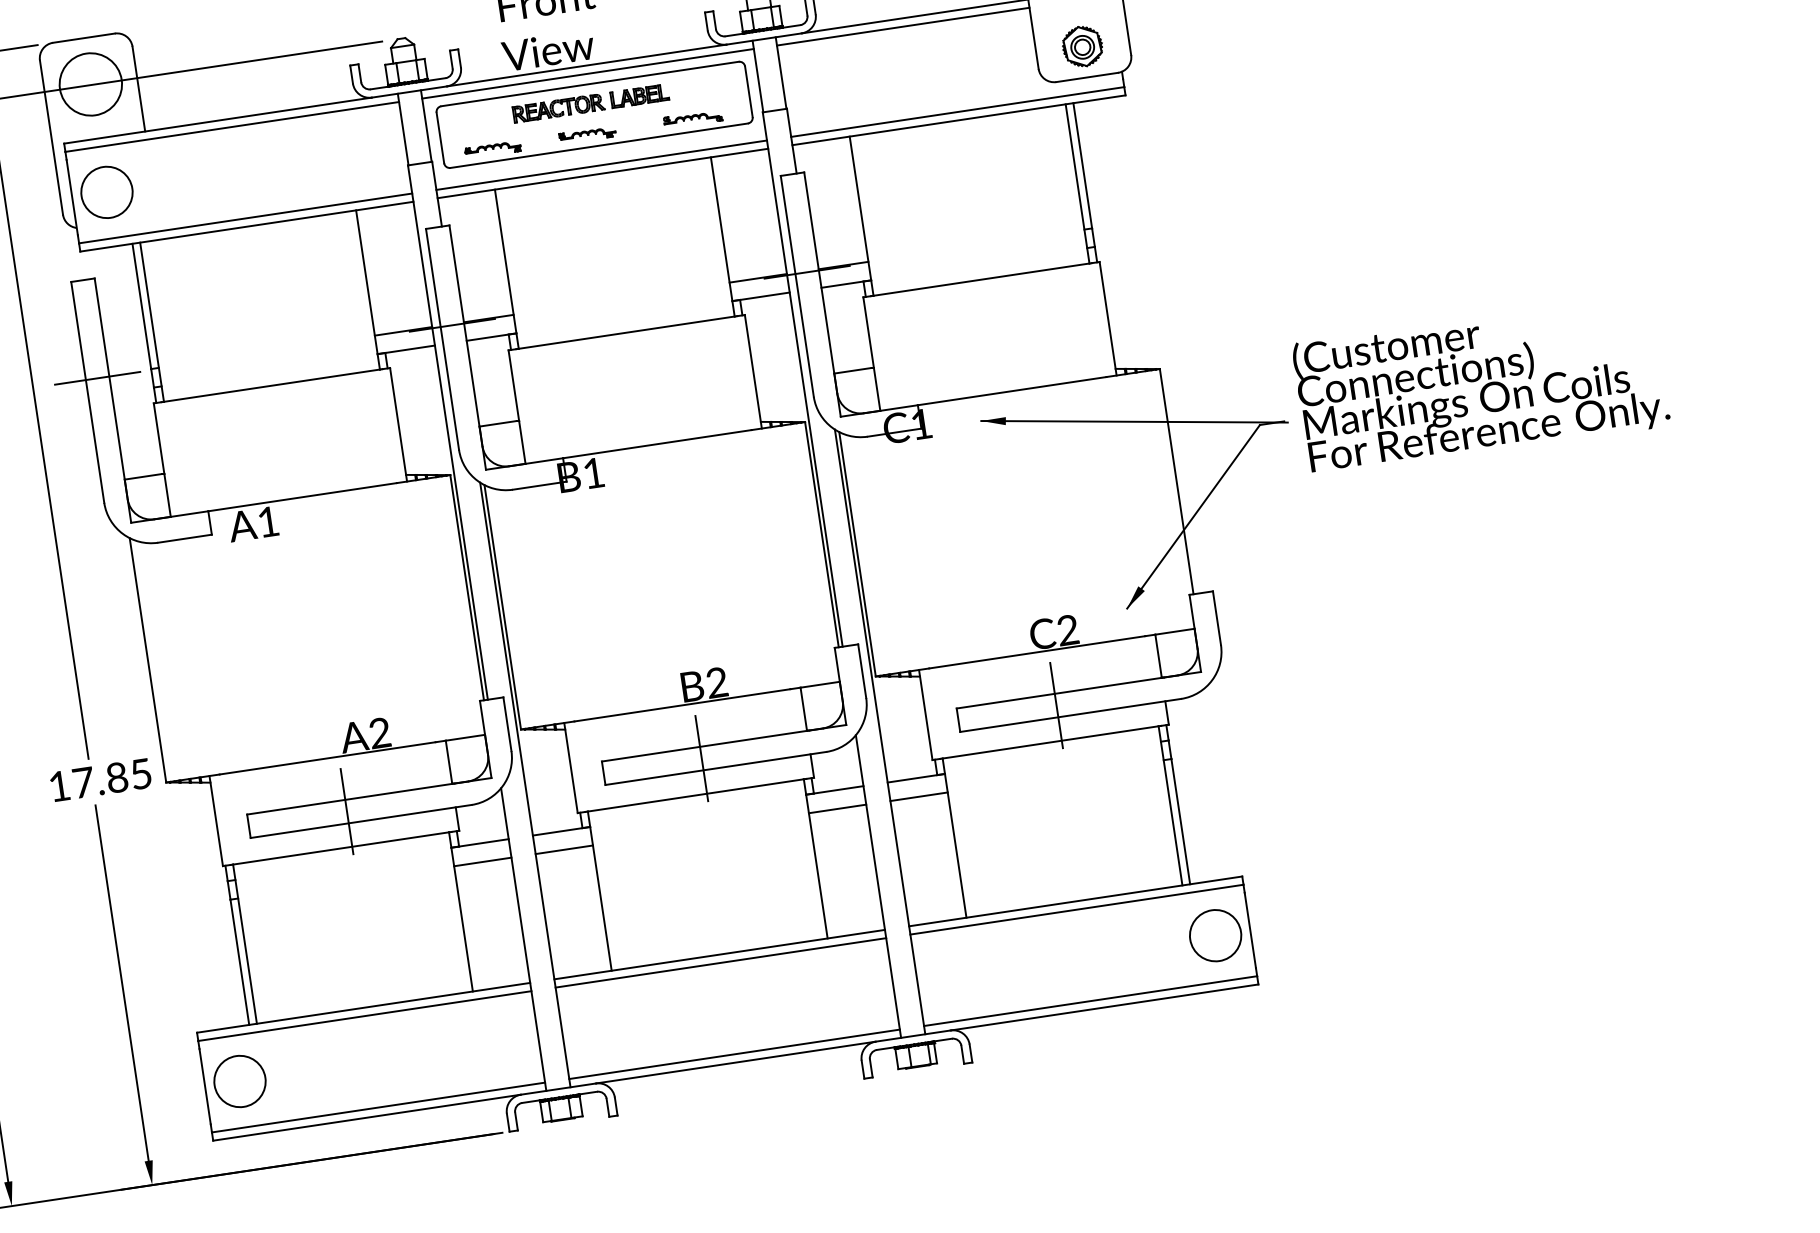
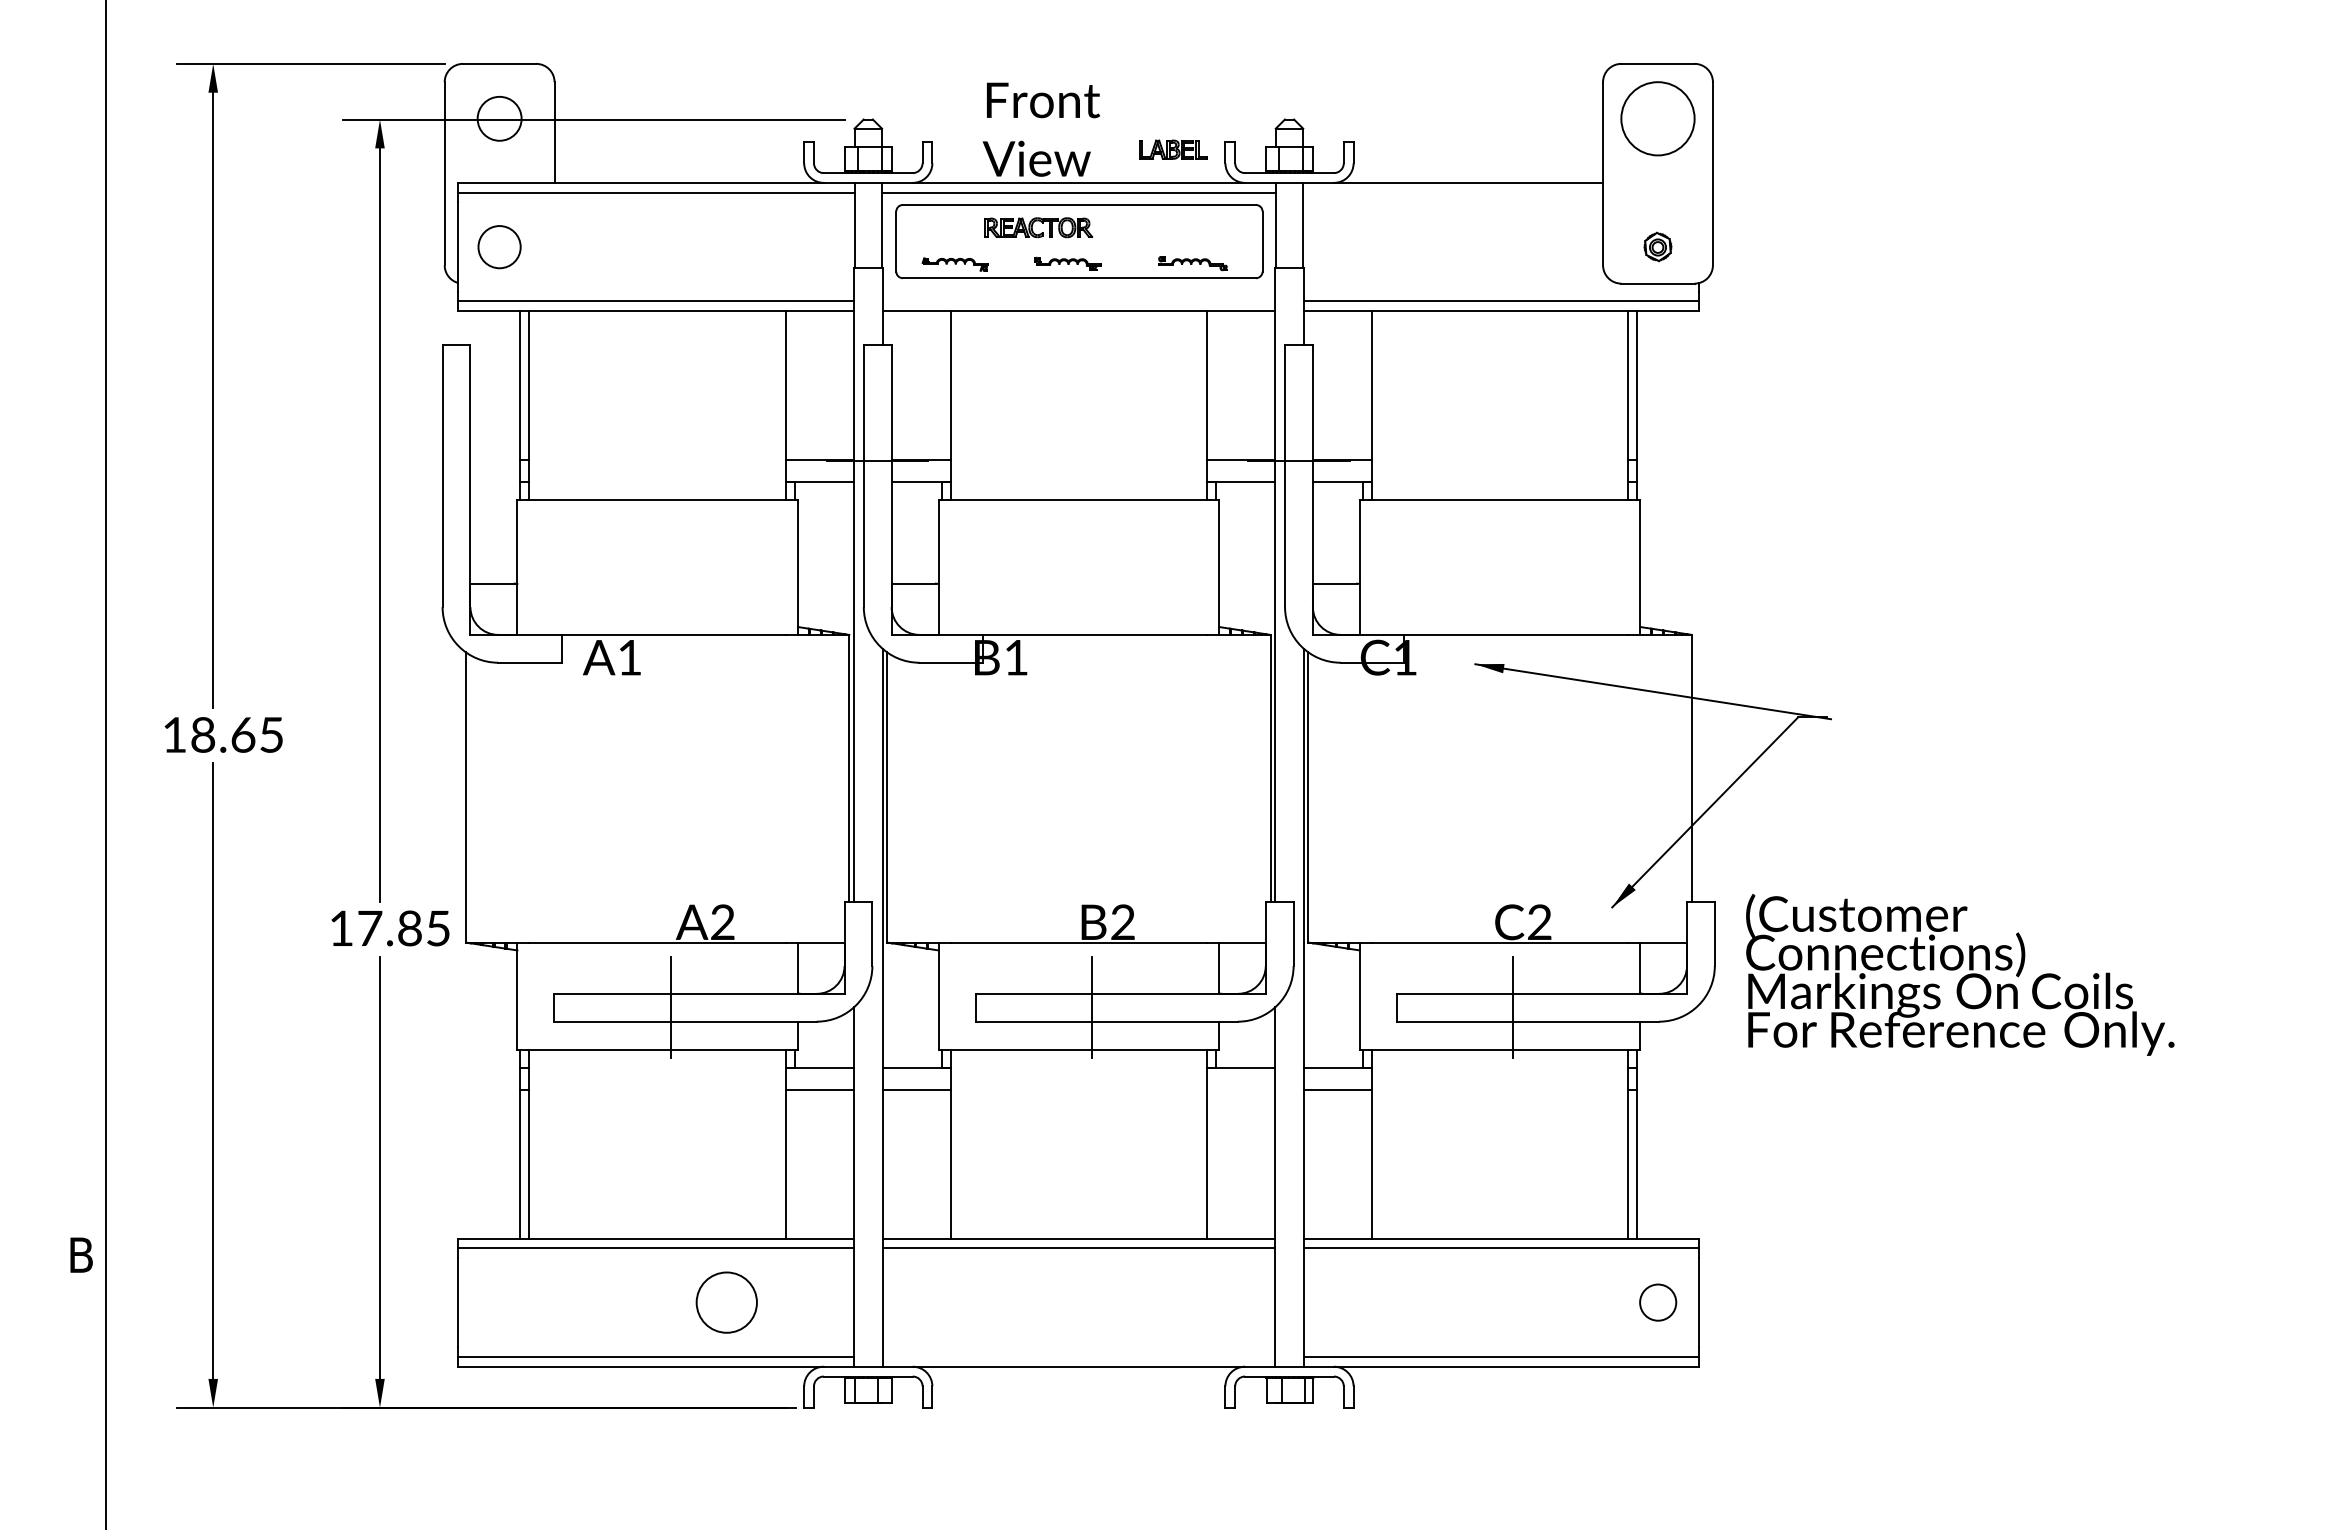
line: (903, 26) -> (1453, 192), removed
part: (1082, 46) -> (1657, 246), size x0.6
circle: (90, 84) -> (499, 118), size x0.6
part: (640, 95) -> (1173, 149), moved
line: (601, 165) -> (1078, 301), removed
circle: (106, 192) -> (499, 247), size x0.7
line: (97, 378) -> (456, 461), removed
text: (1481, 384) -> (1960, 974), moved
line: (837, 808) -> (1241, 1089), removed
circle: (1215, 935) -> (1658, 1302), size x0.6
line: (734, 1054) -> (1078, 1356), removed
circle: (239, 1081) -> (726, 1302), moved

